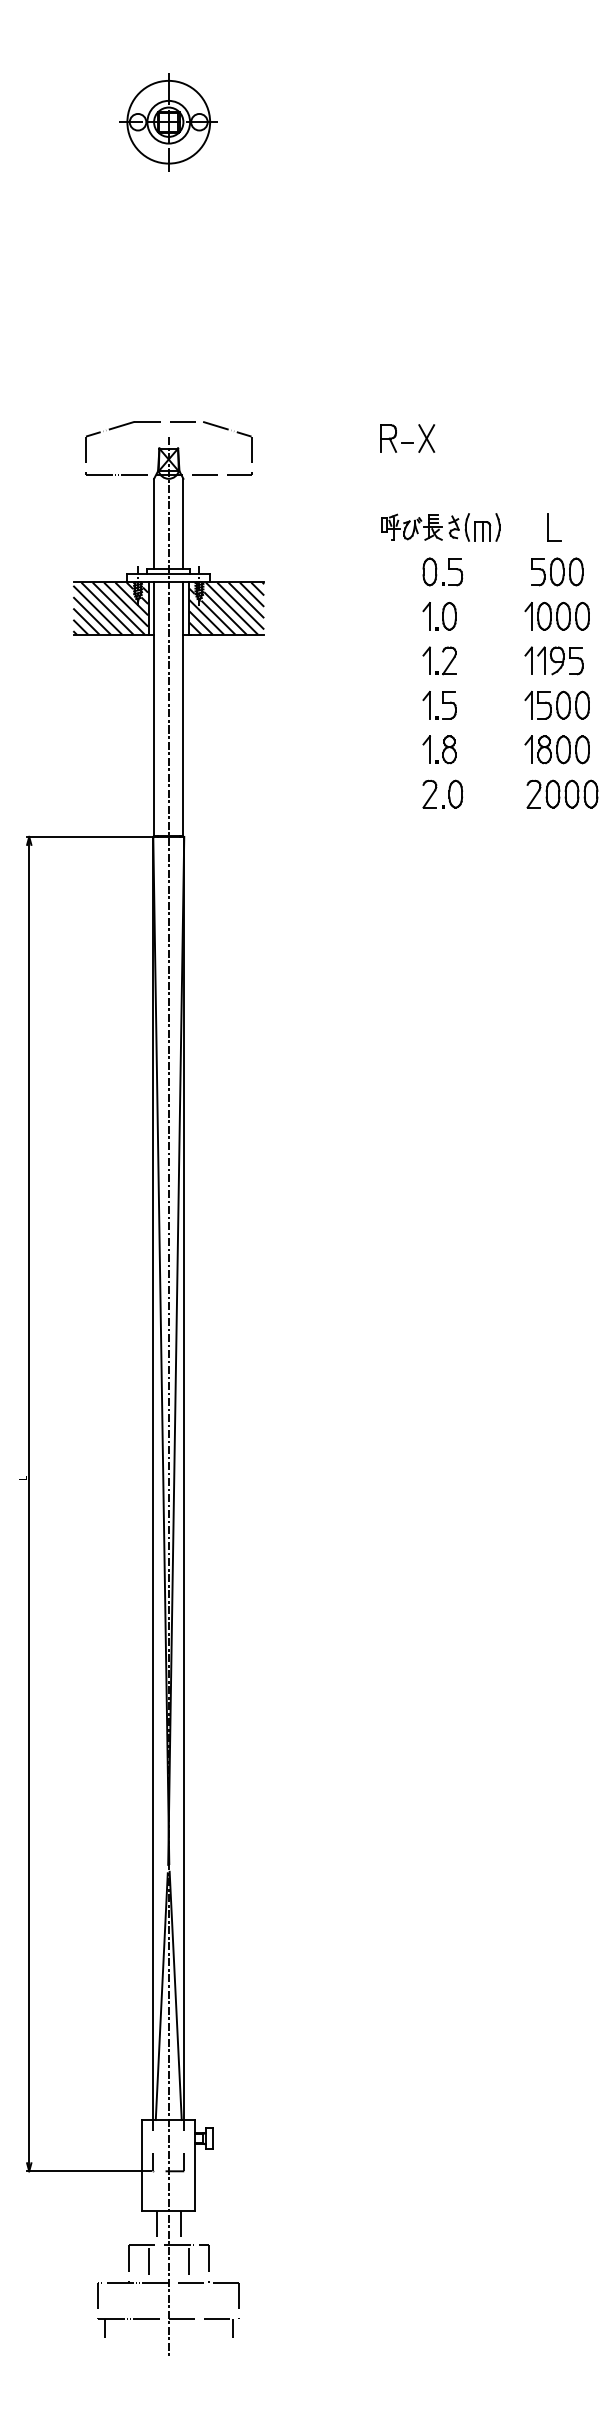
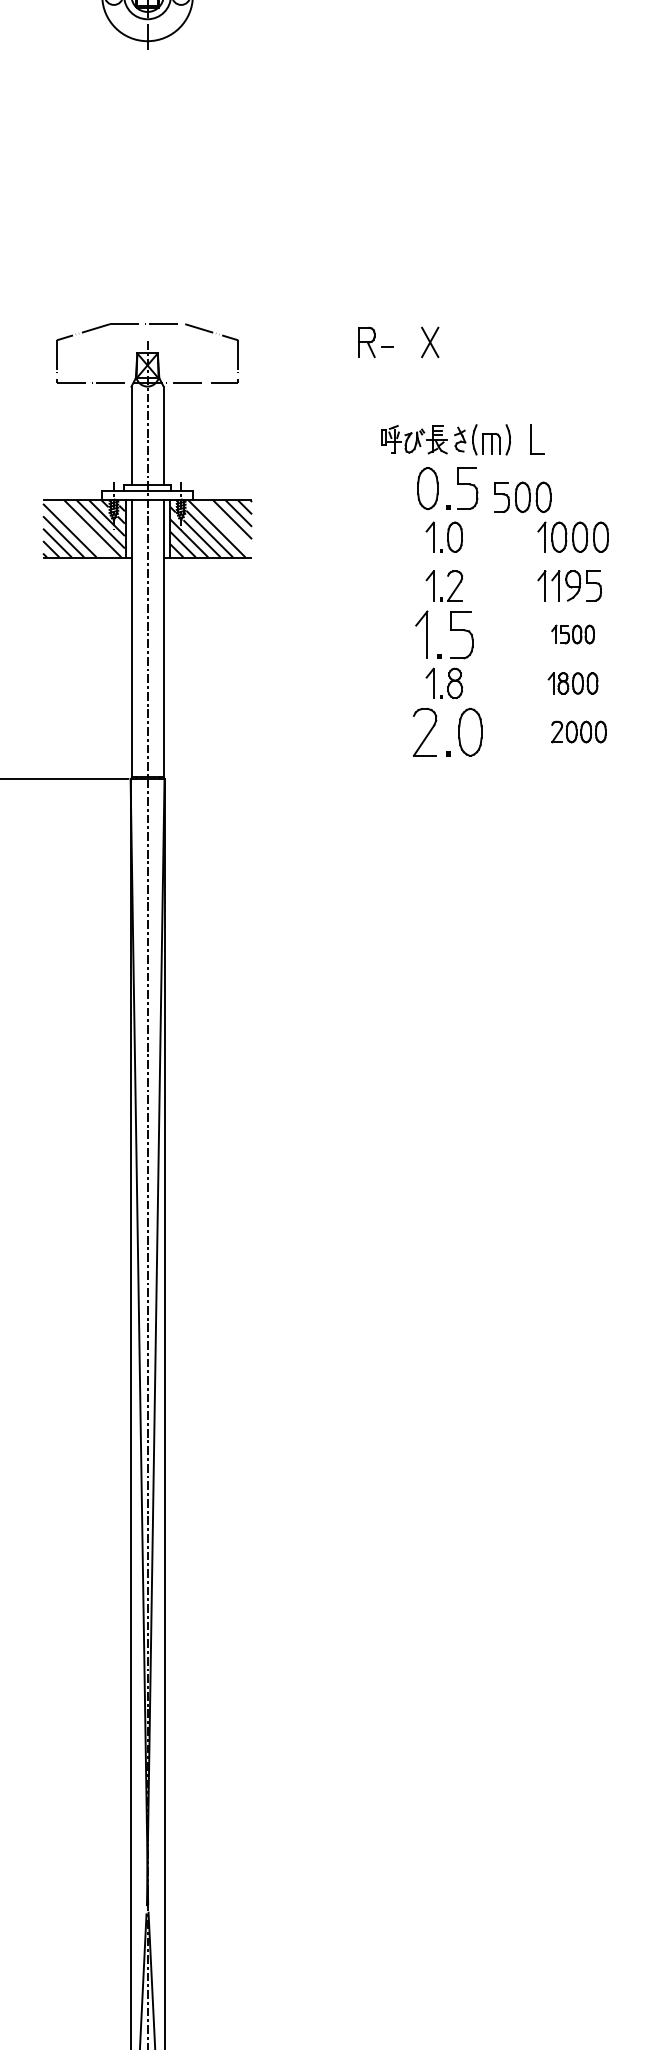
part: (396, 438) -> (375, 342), moved
part: (554, 527) -> (537, 439), moved
part: (442, 571) -> (447, 488), size x1.4
part: (557, 571) -> (523, 496), moved
line: (240, 605) -> (226, 525), removed
line: (107, 608) -> (80, 528), removed
part: (439, 704) -> (444, 633), size x1.6
part: (556, 704) -> (572, 633), size x0.6
part: (556, 749) -> (572, 683), size x0.7
part: (442, 793) -> (447, 731), size x1.6
part: (562, 793) -> (578, 731), size x0.7

